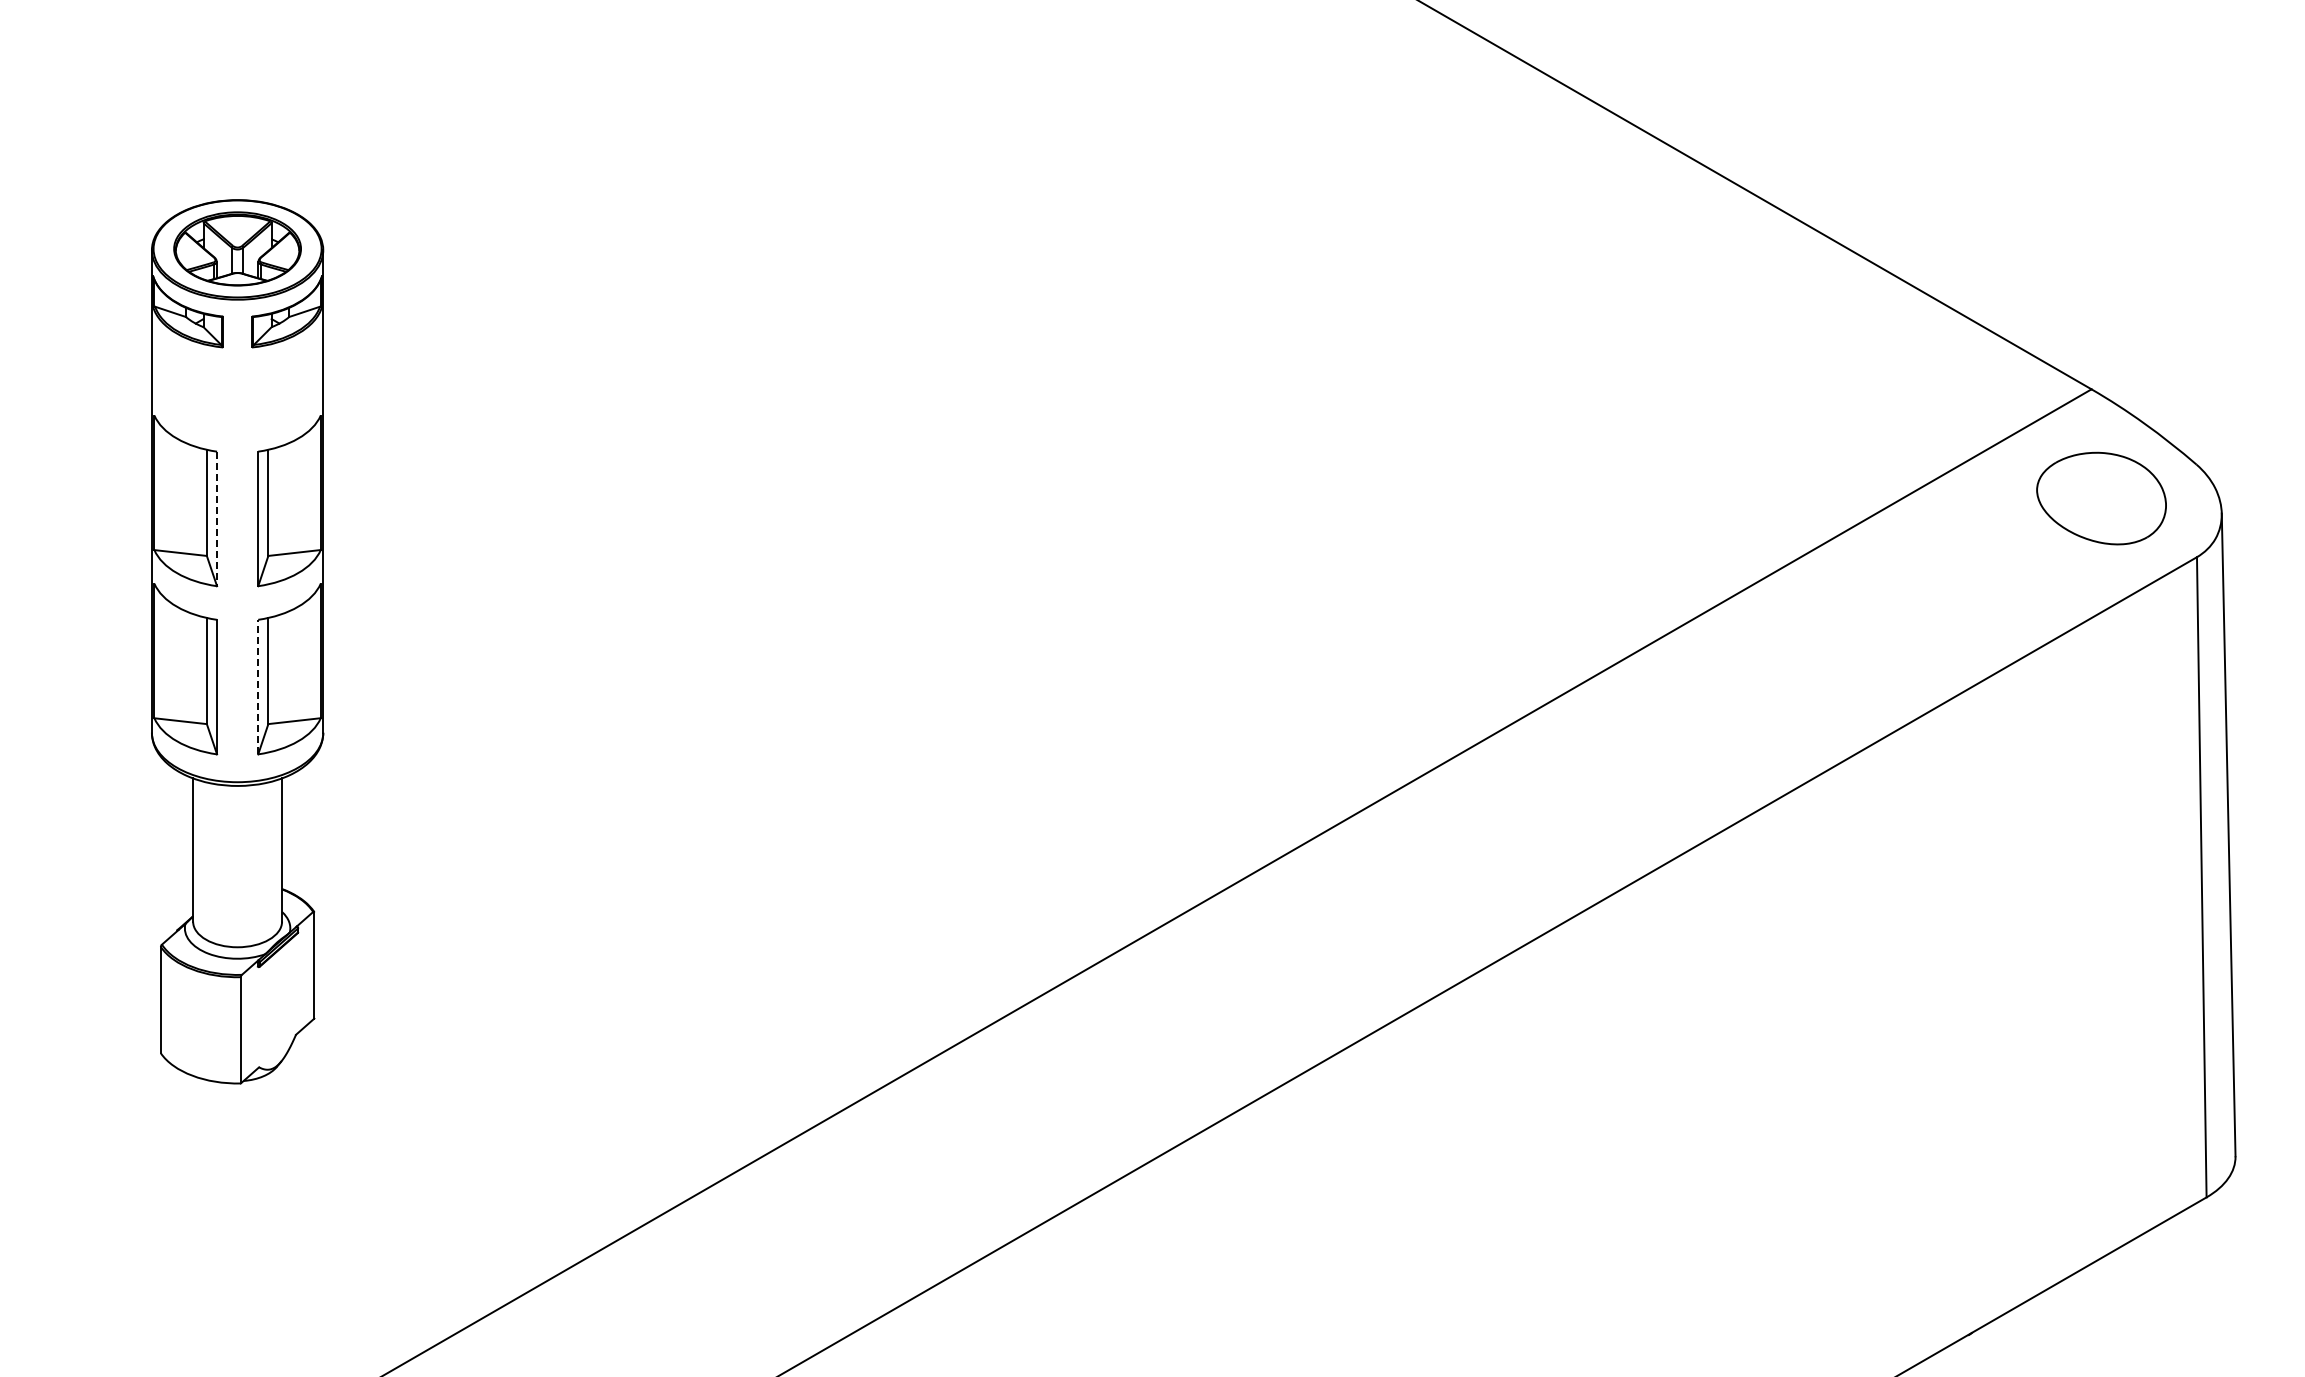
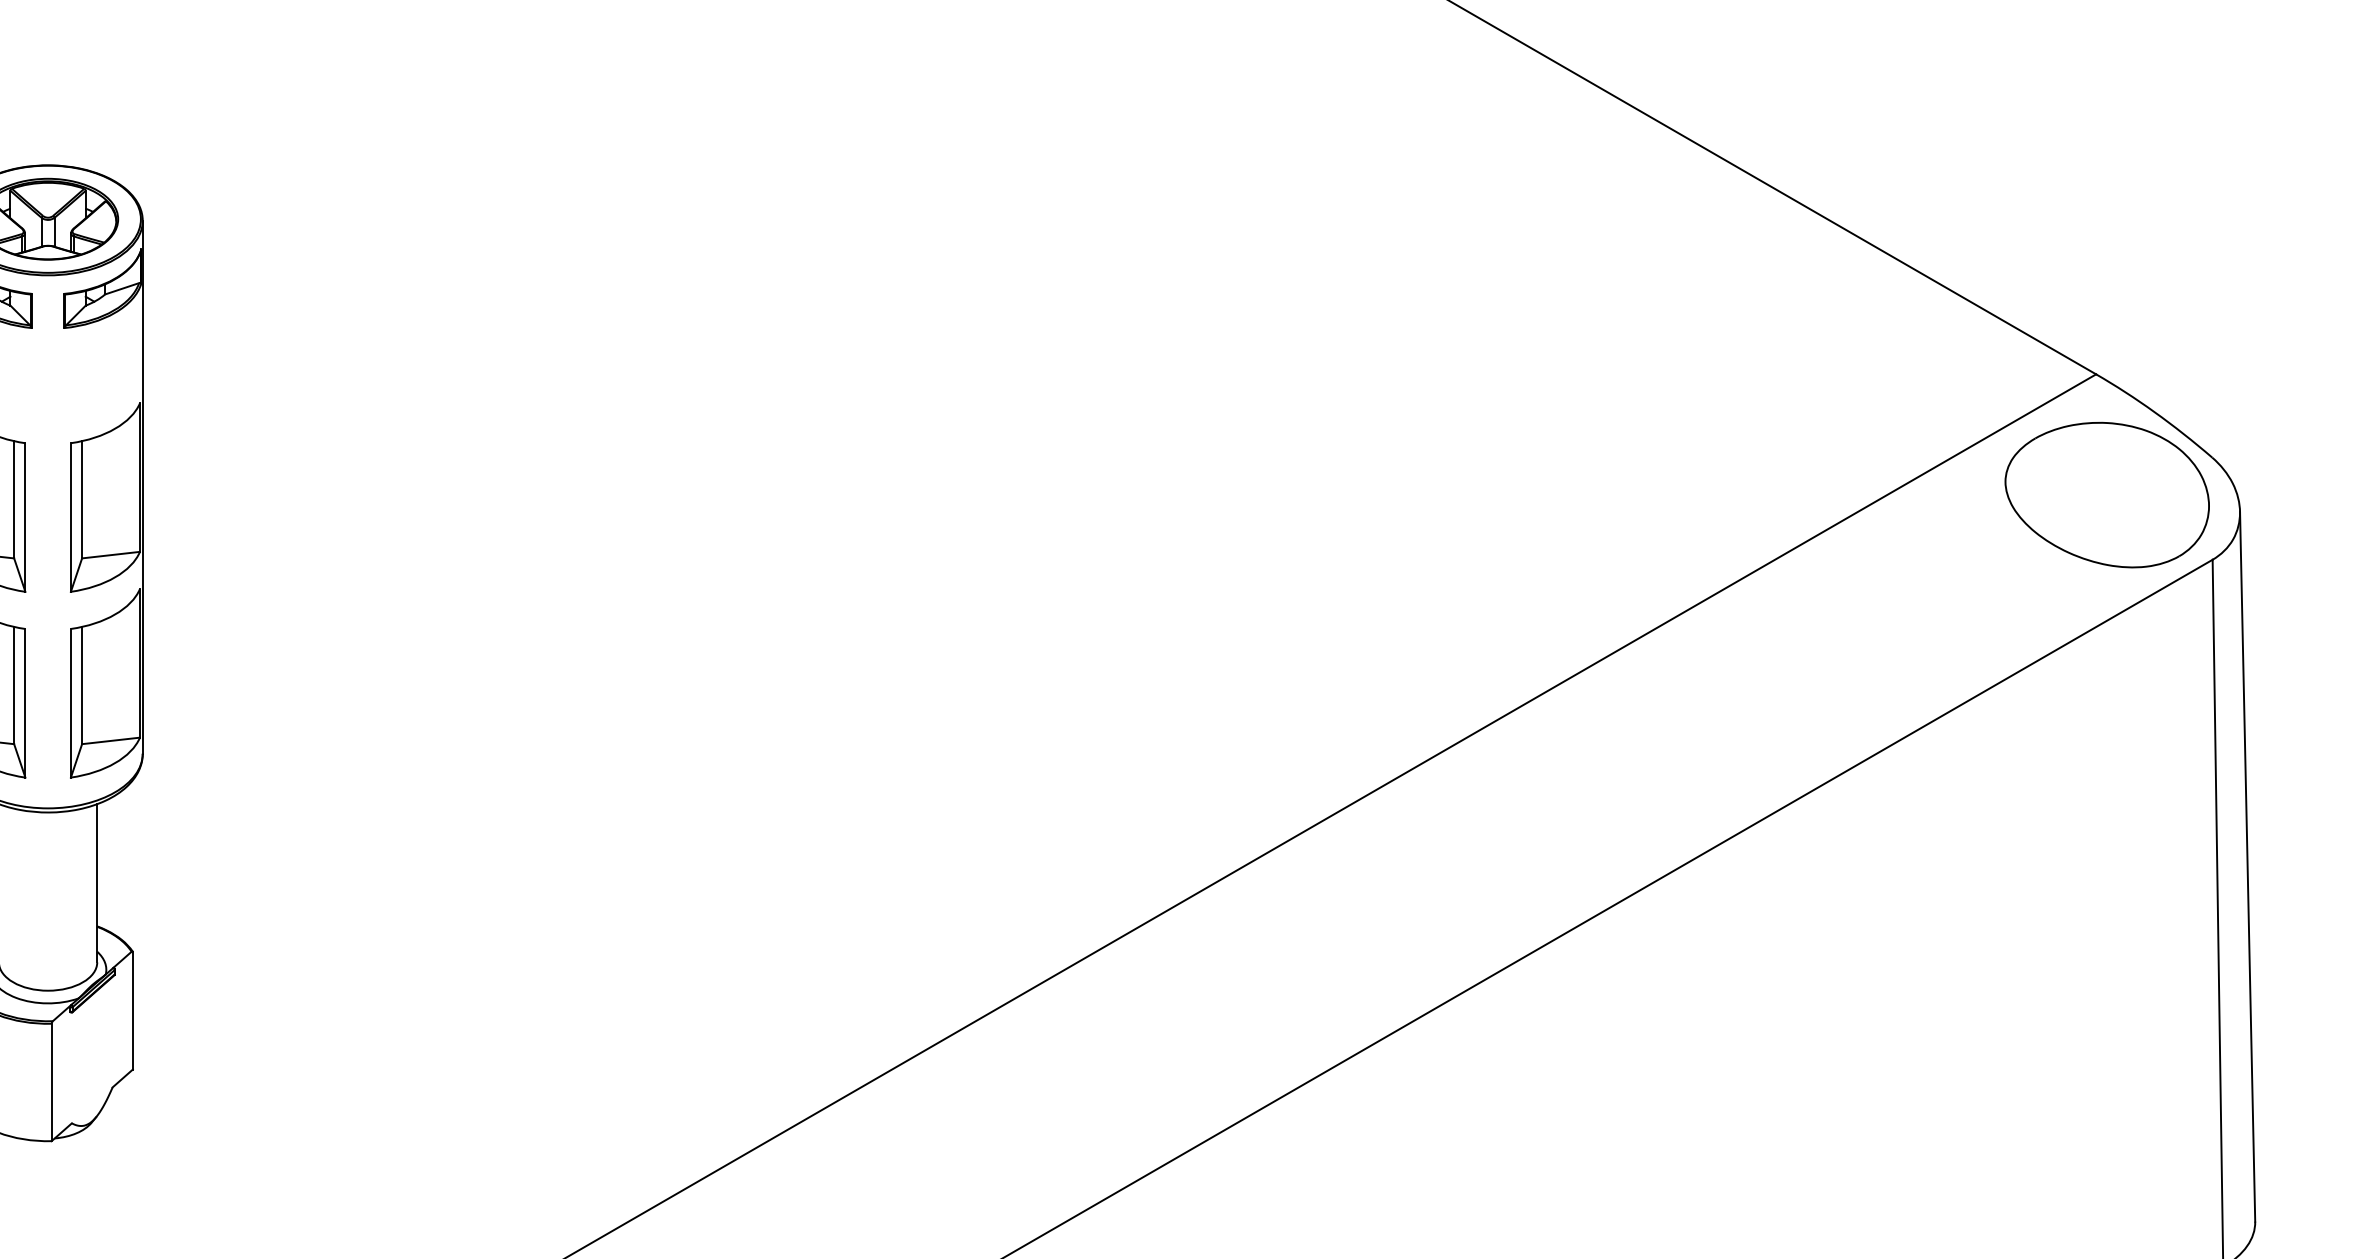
part: (2101, 498) -> (2107, 494), size x1.43
line: (217, 519) -> (25, 518), dashed -> solid
line: (258, 686) -> (71, 702), dashed -> solid

